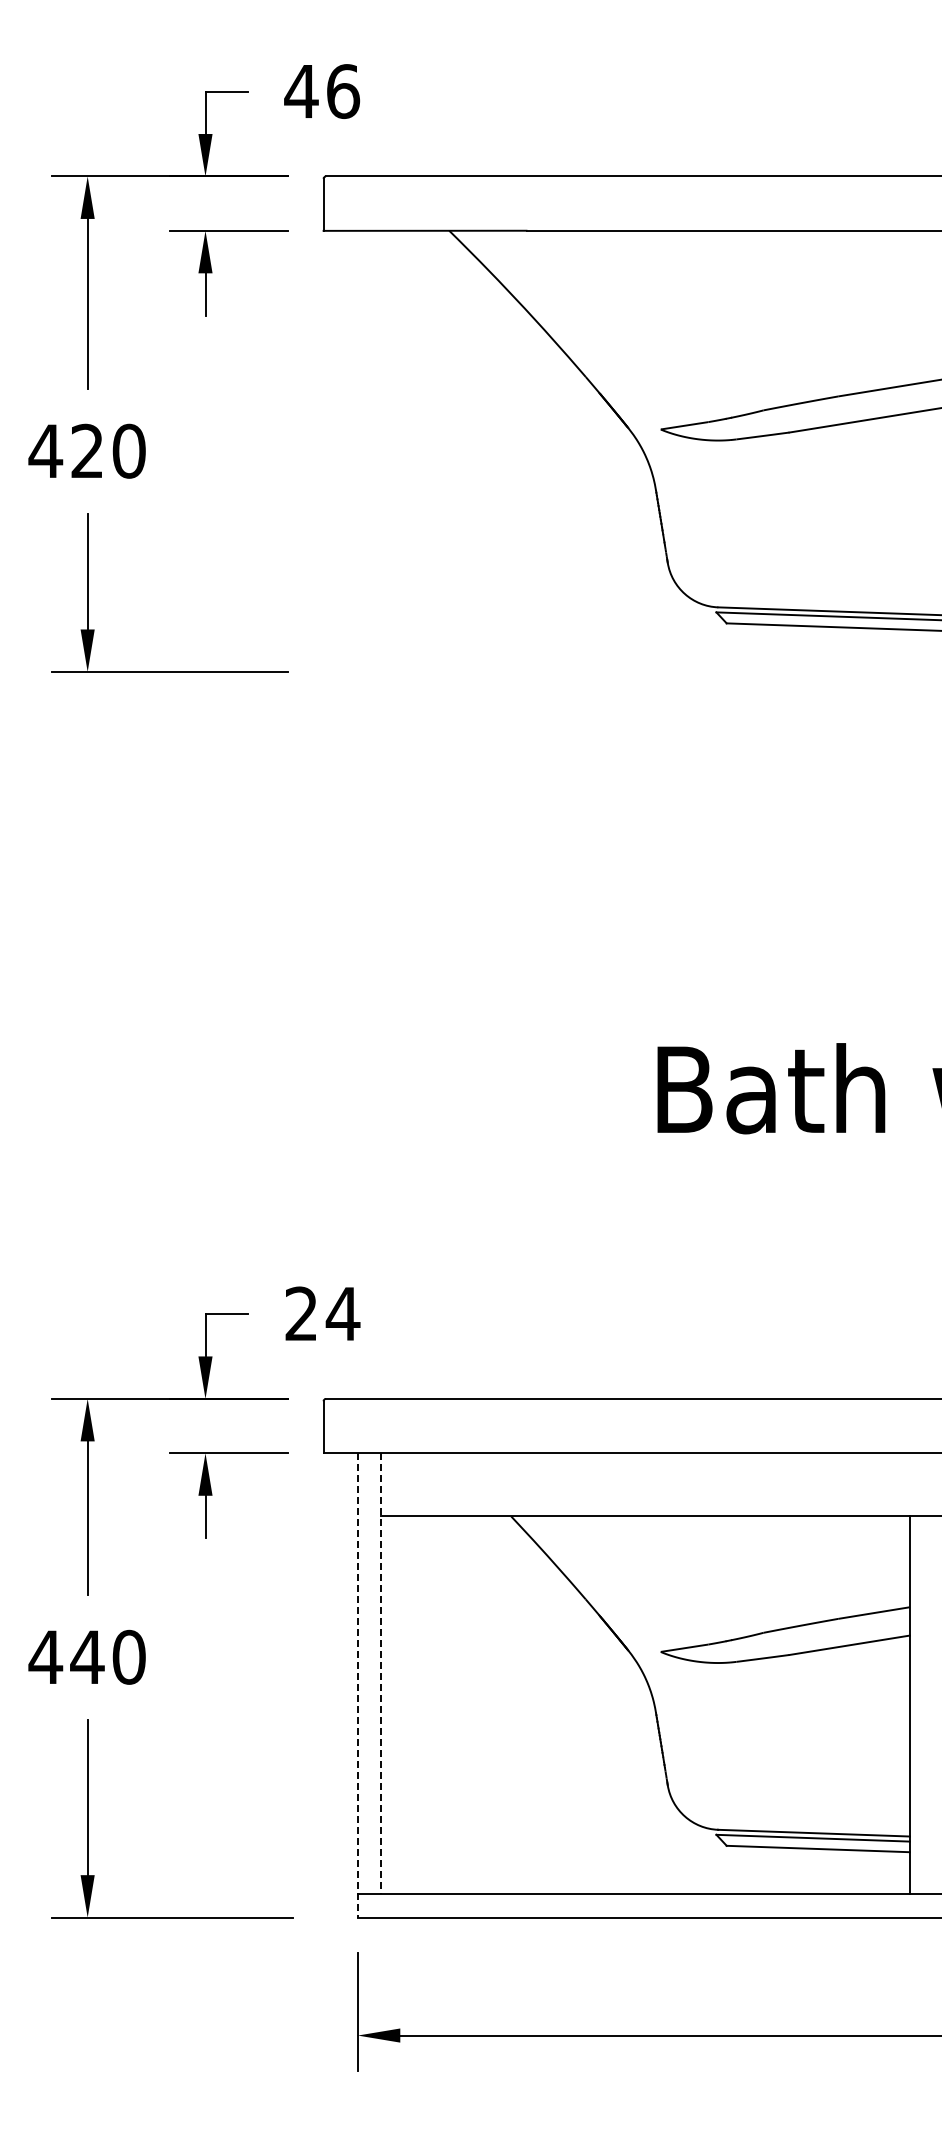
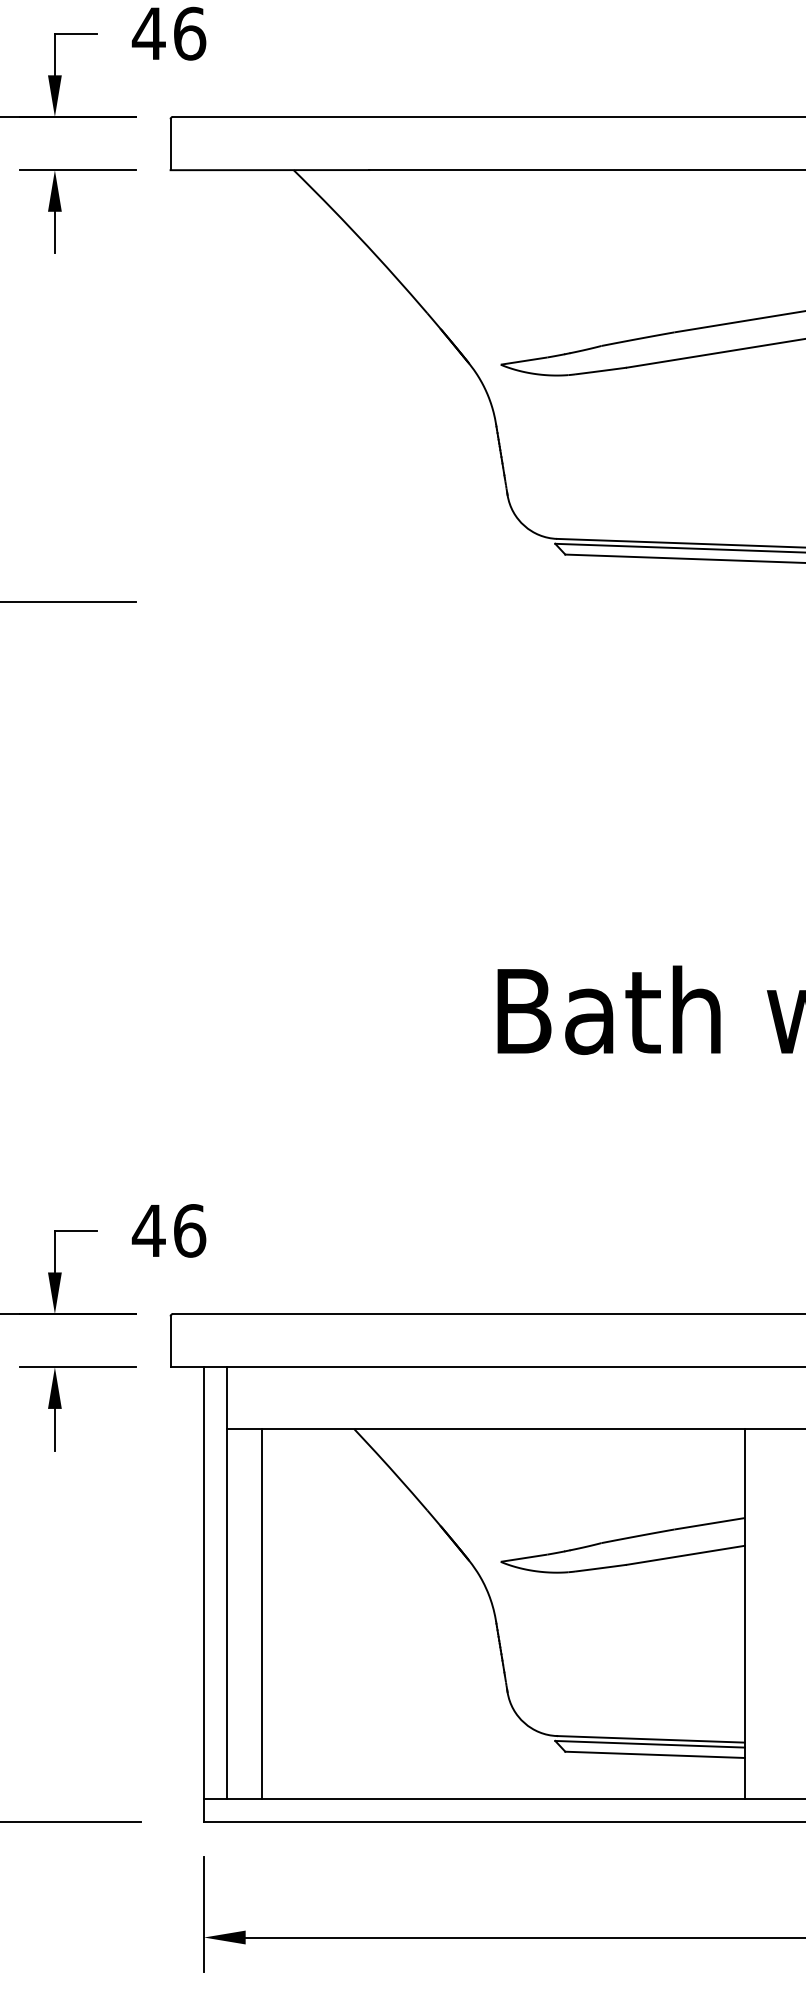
text: (322, 1313) -> (169, 1230), 24 -> 46
line: (381, 1674) -> (227, 1583), dashed -> solid
line: (357, 1685) -> (203, 1594), dashed -> solid
line: (416, 1704) -> (261, 1613), added

